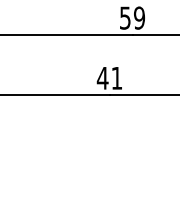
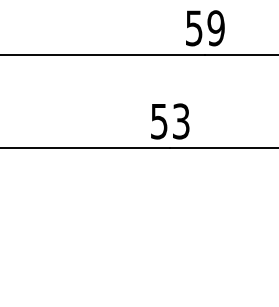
text: (109, 77) -> (169, 120), 41 -> 53

